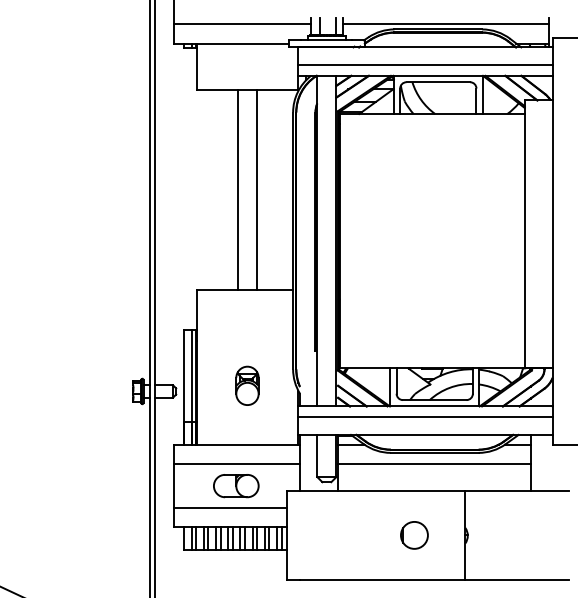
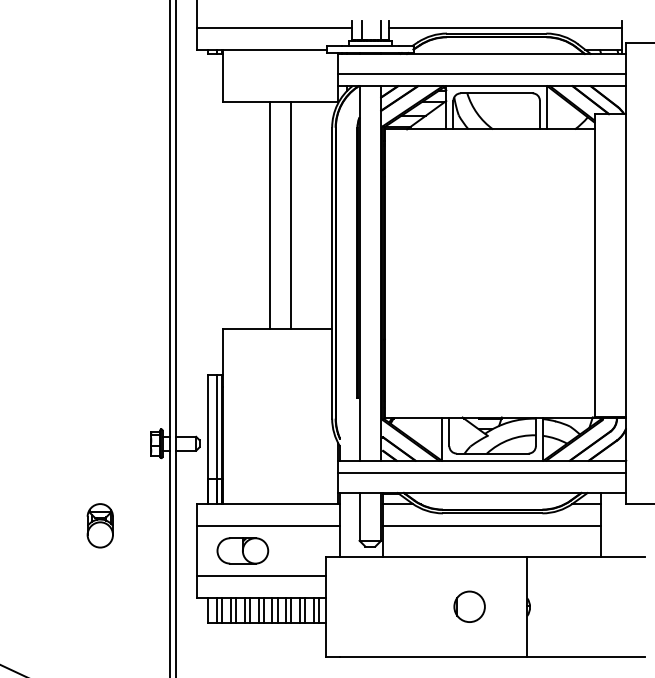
part: (247, 385) -> (100, 525), moved
part: (236, 486) -> (243, 551), moved

